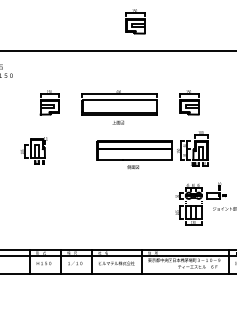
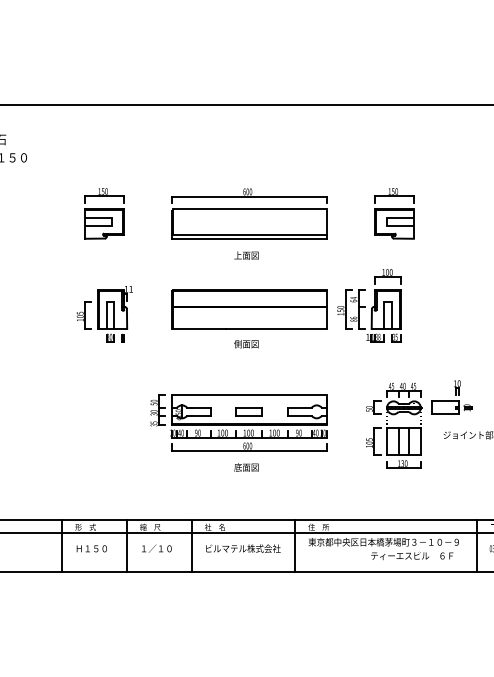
part: (135, 21) -> (282, 44), removed
part: (33, 150) -> (103, 313), moved
part: (152, 150) -> (286, 309), moved
part: (114, 207) -> (238, 432), added

